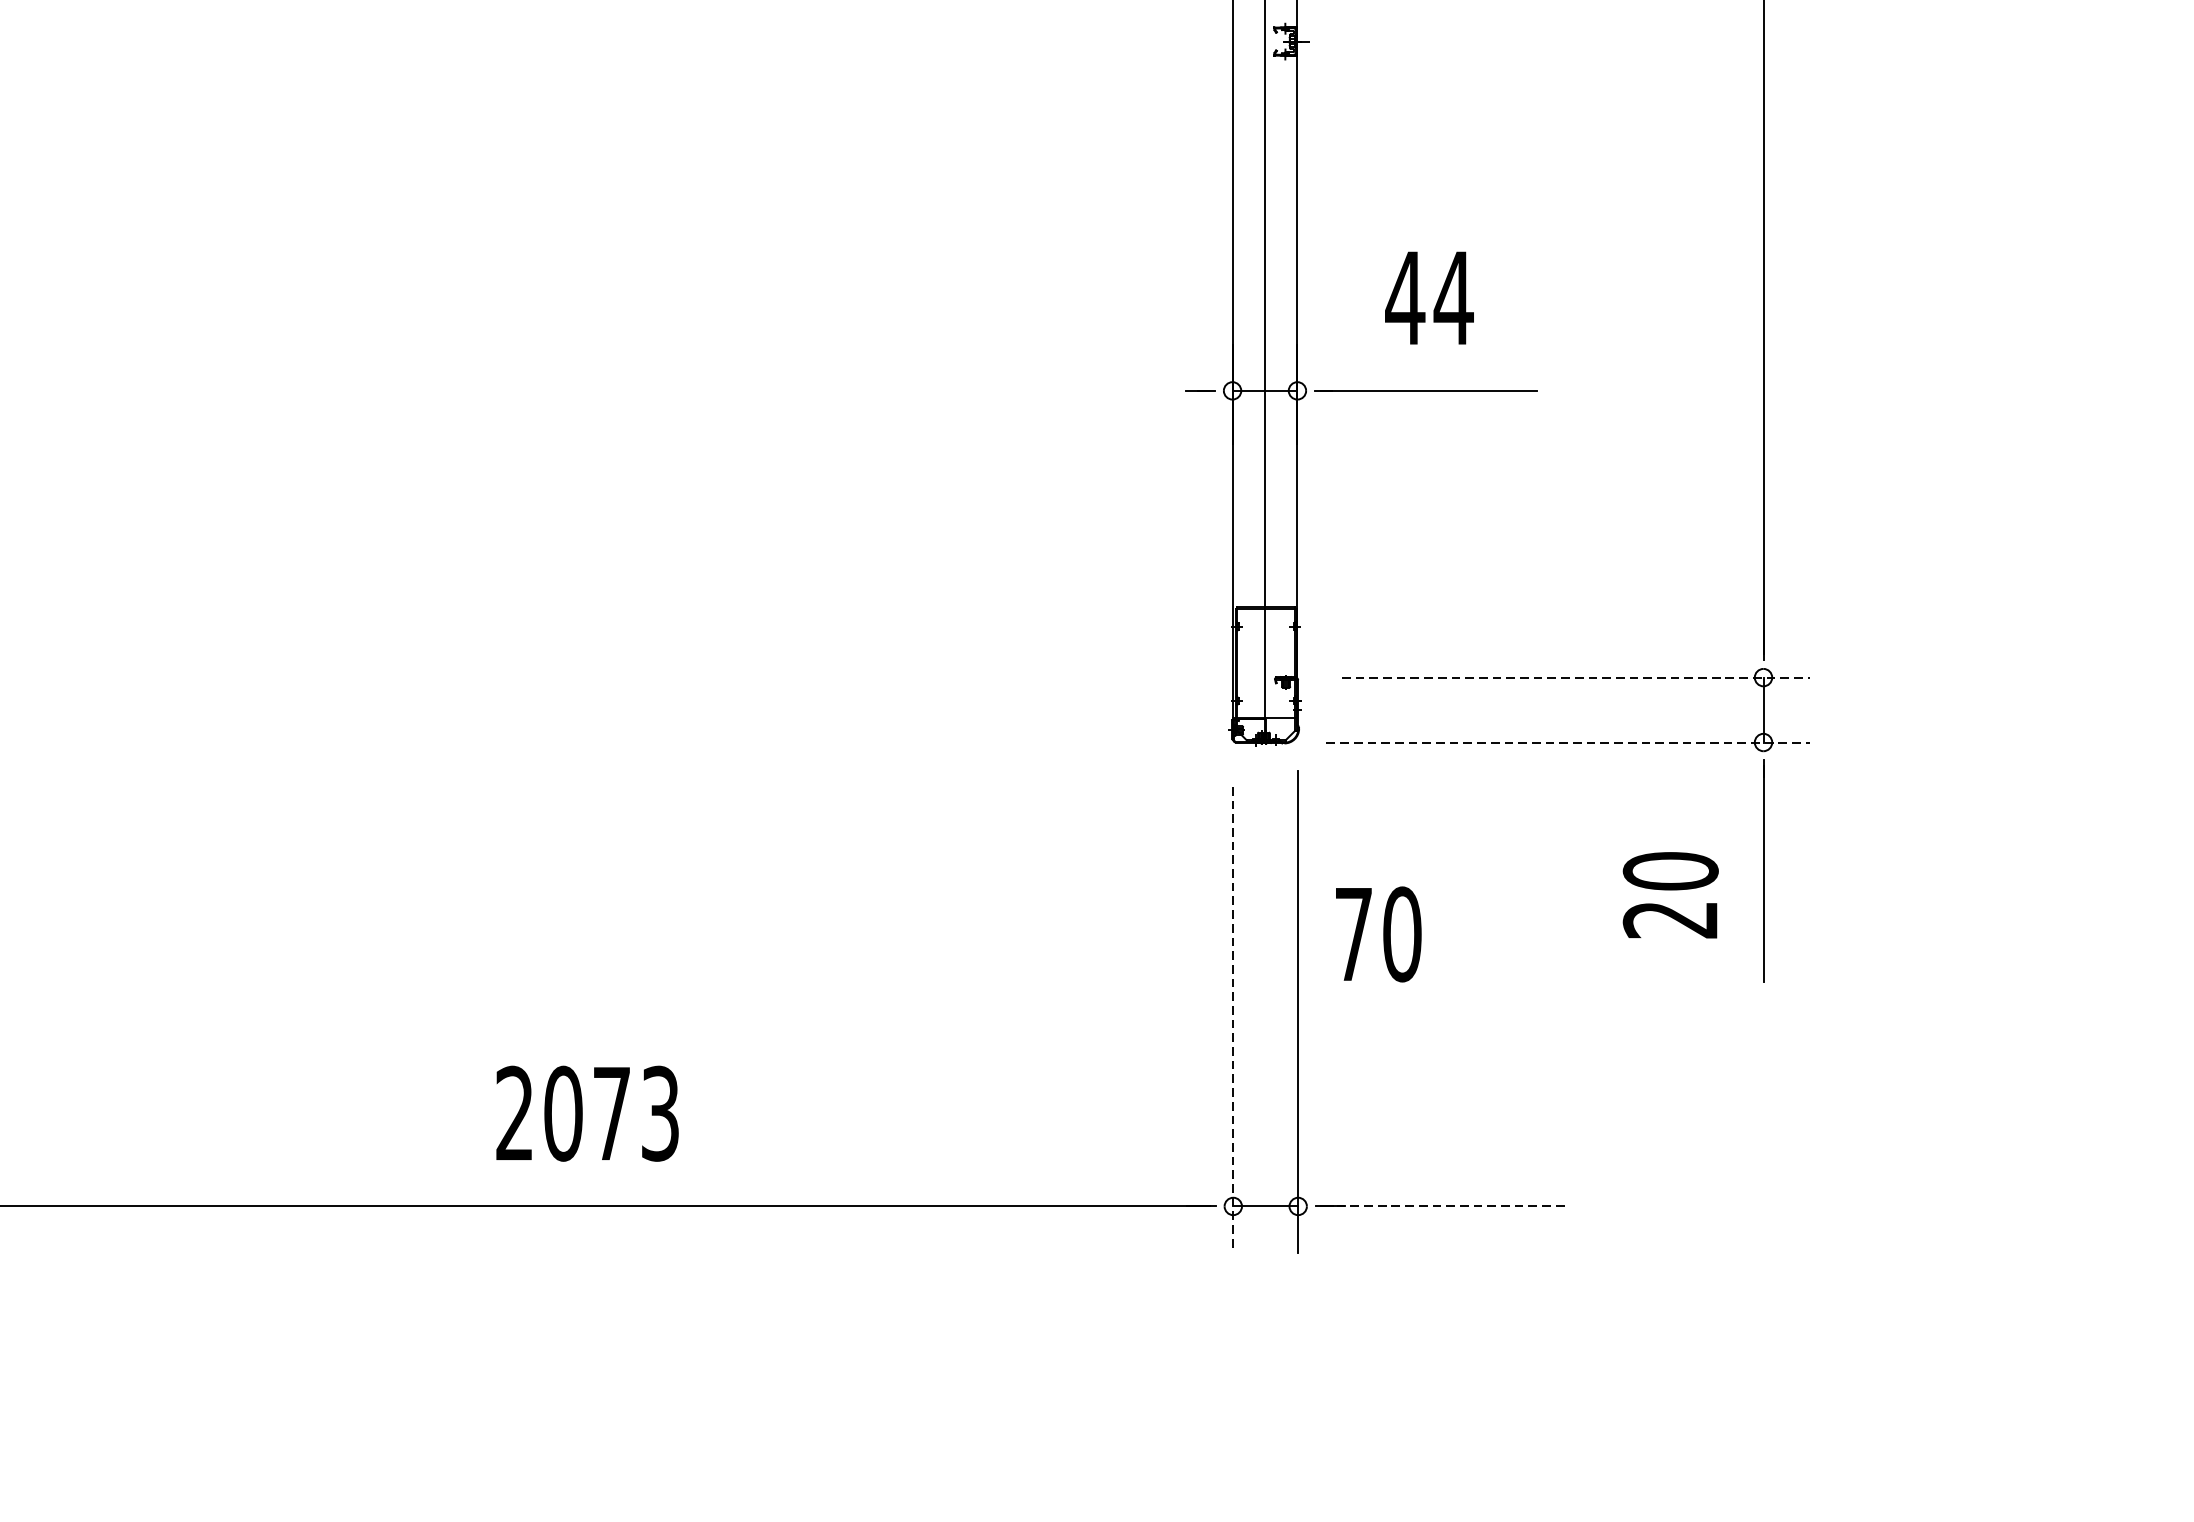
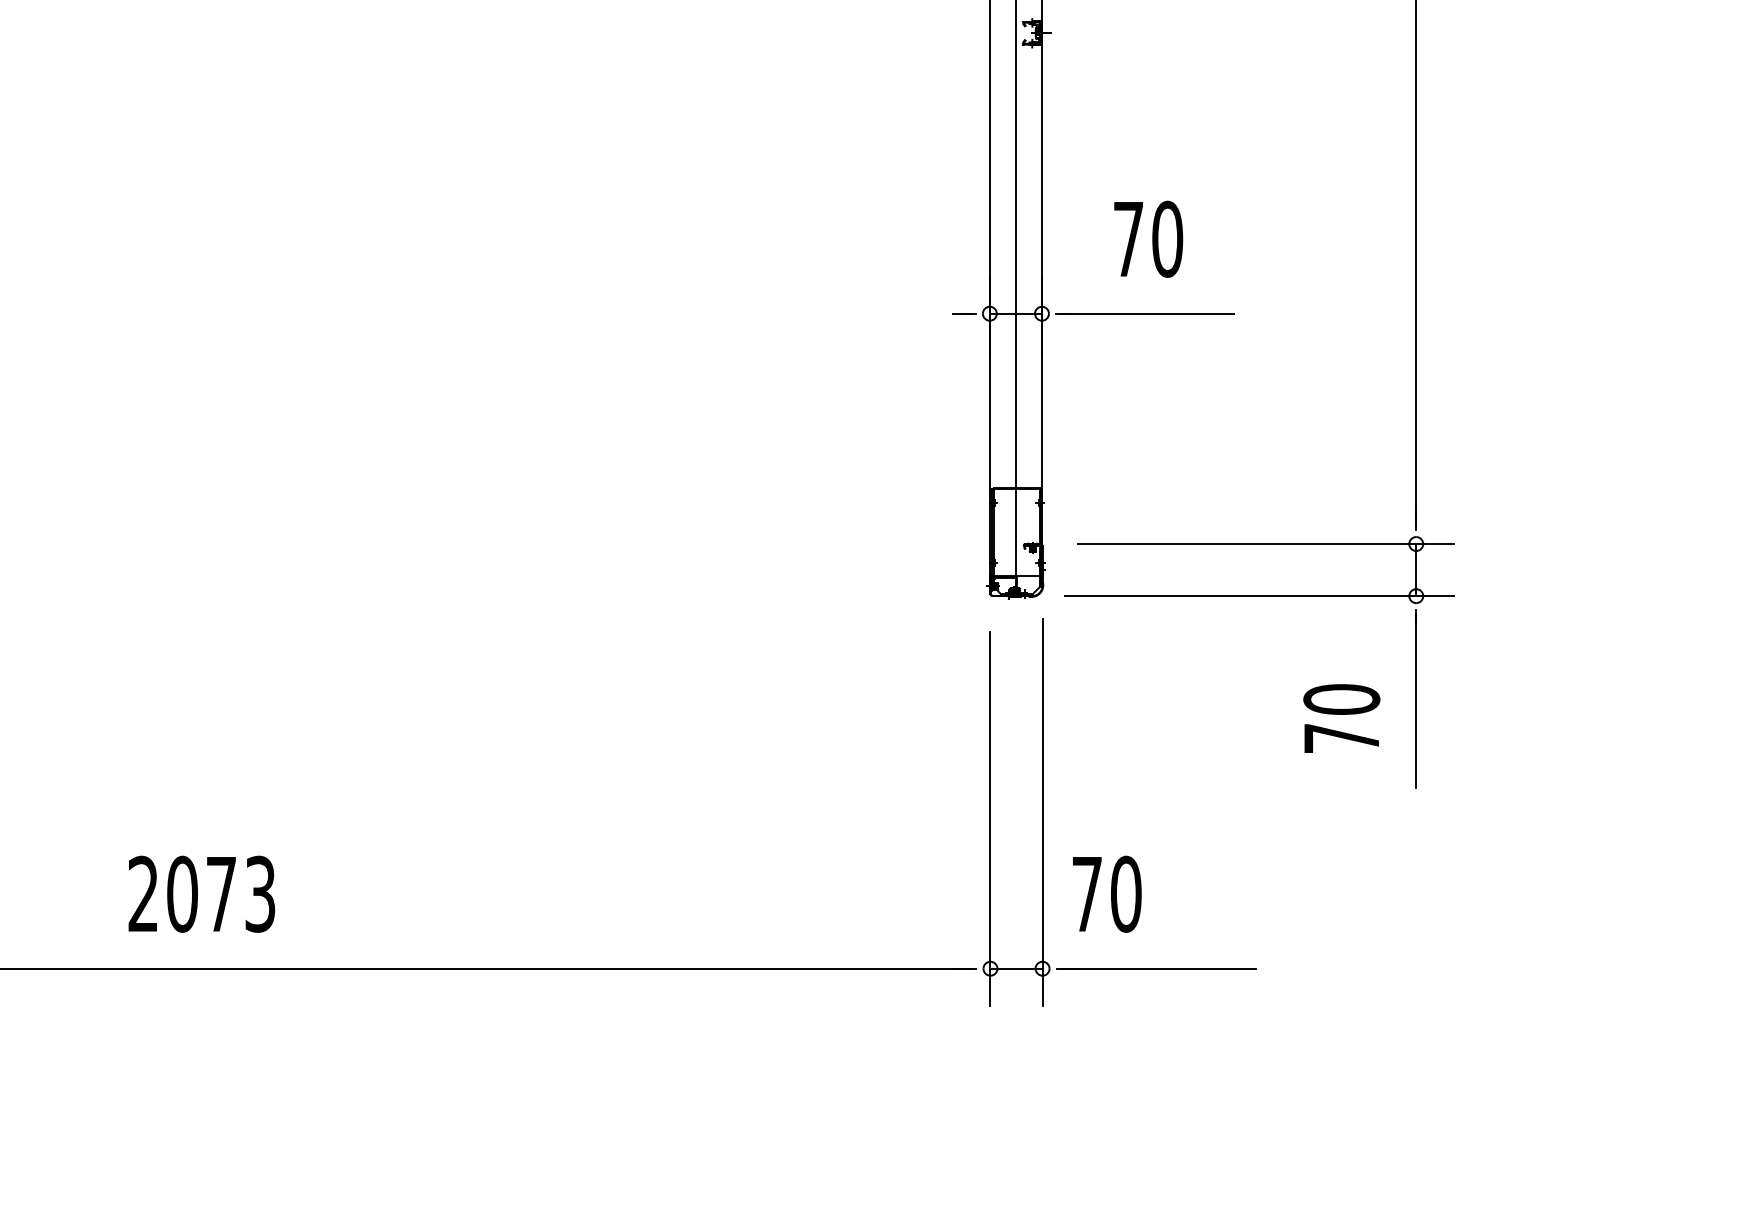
text: (1428, 297) -> (1147, 238), 44 -> 70
line: (1575, 678) -> (1265, 544), dashed -> solid
line: (1568, 742) -> (1259, 596), dashed -> solid
text: (1669, 919) -> (1340, 738), 20 -> 70
text: (1379, 933) -> (1107, 893), moved
line: (1233, 1020) -> (990, 819), dashed -> solid
text: (587, 1112) -> (201, 893), moved
line: (1442, 1206) -> (1158, 968), dashed -> solid

